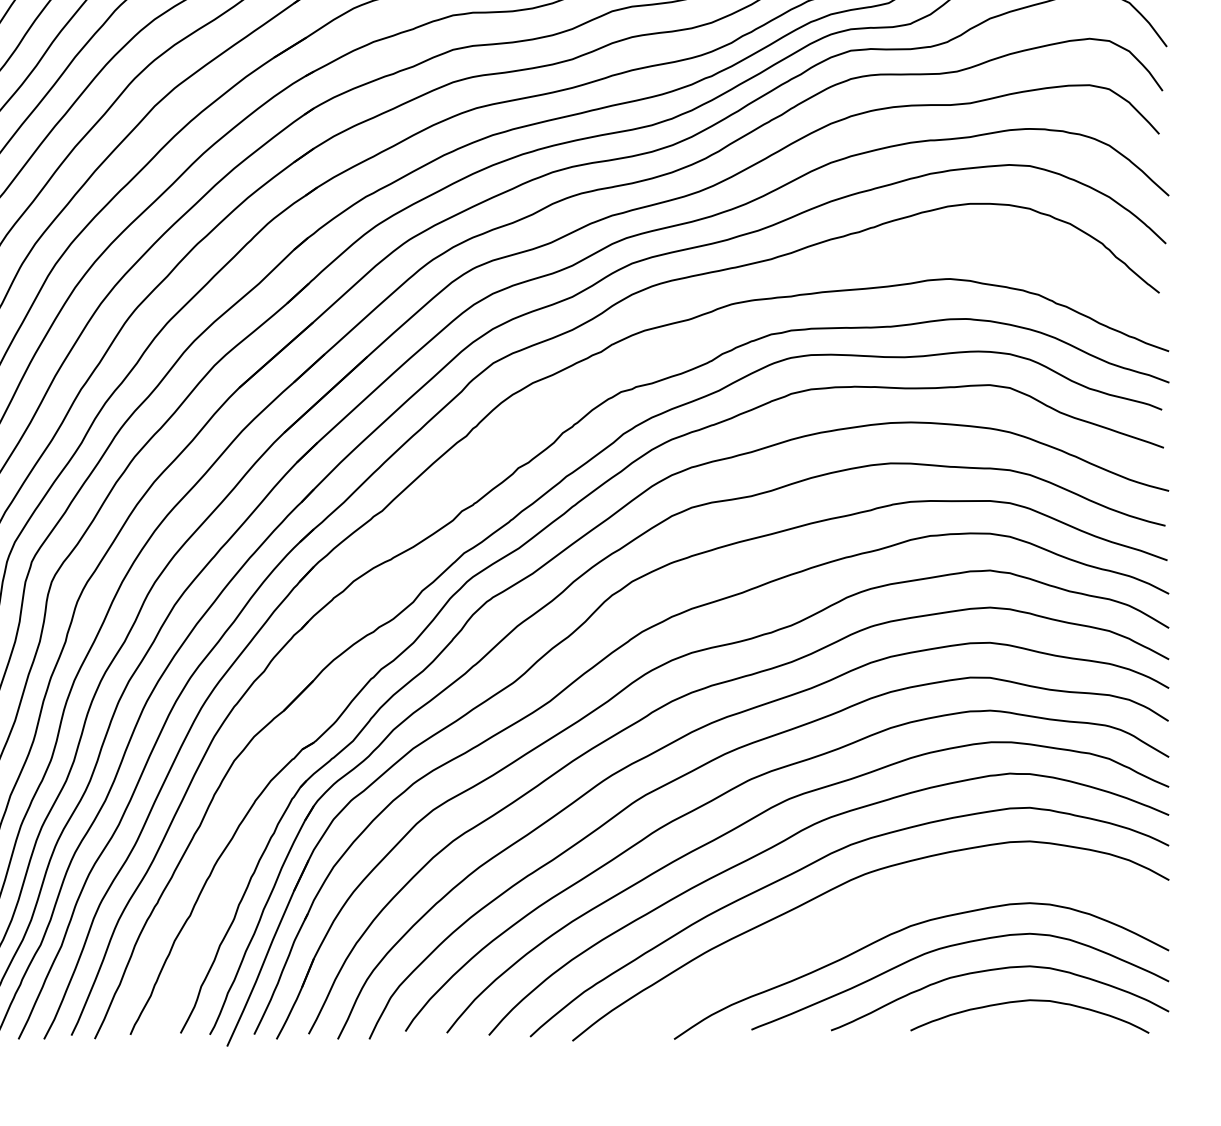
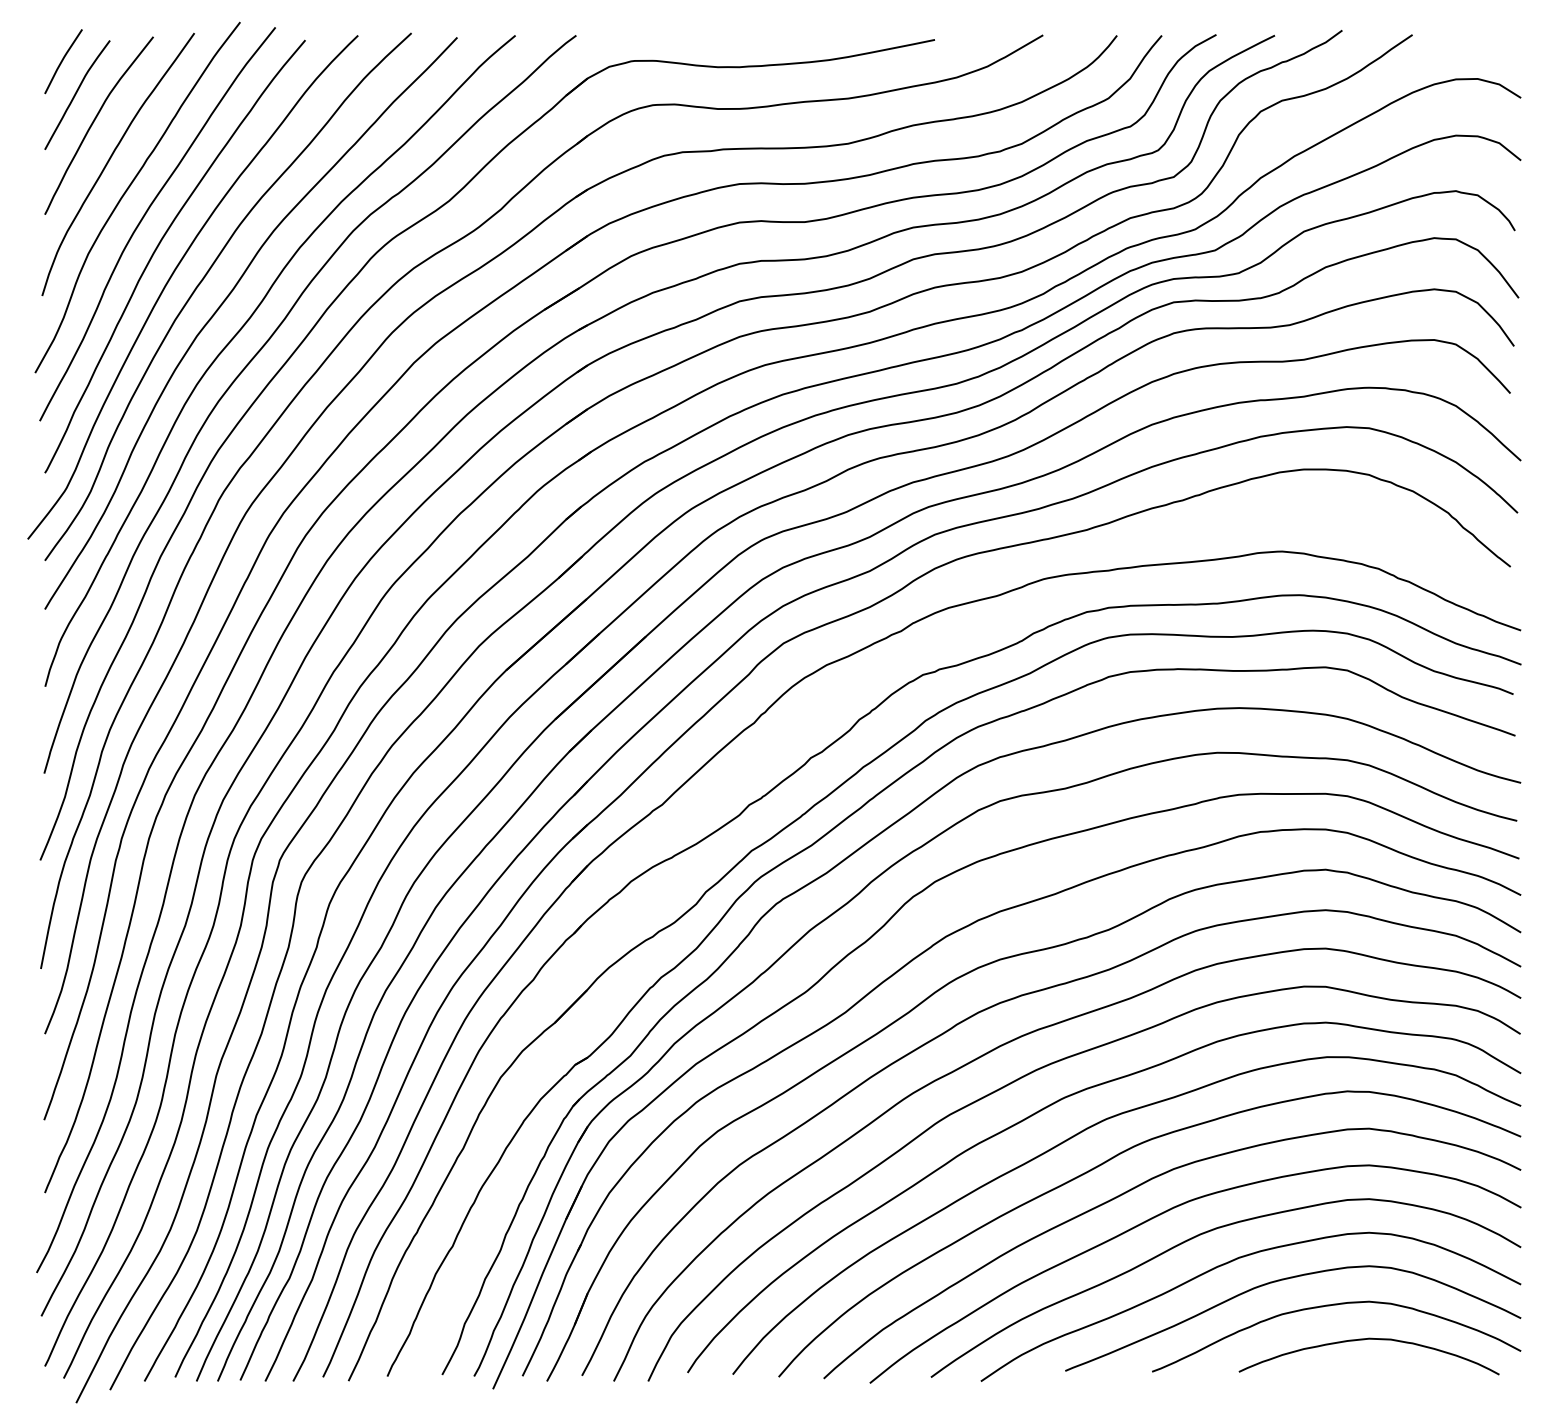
curve: (880, 903) -> (1206, 1233), added

